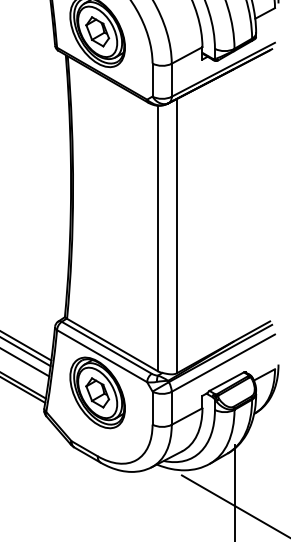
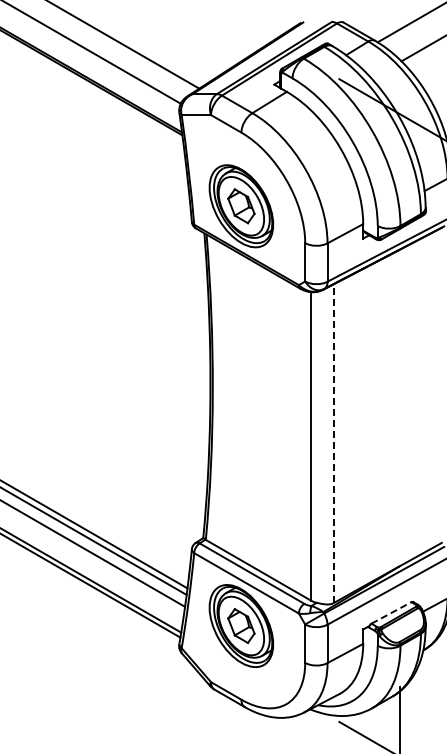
line: (176, 235) -> (333, 443), solid -> dashed
line: (226, 381) -> (391, 612), solid -> dashed

